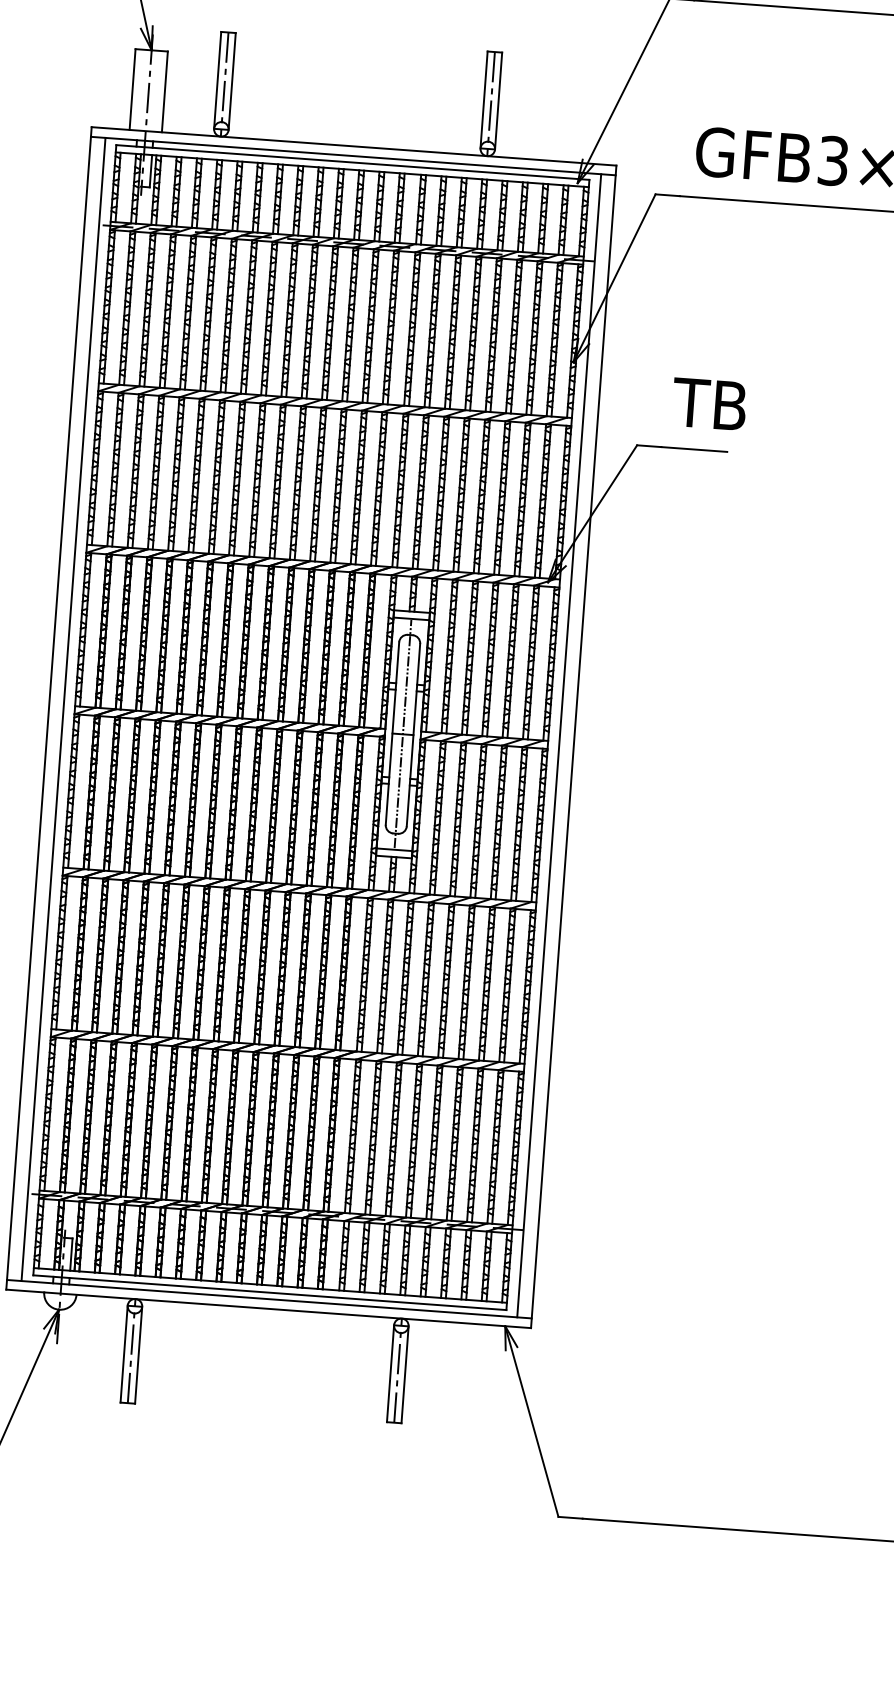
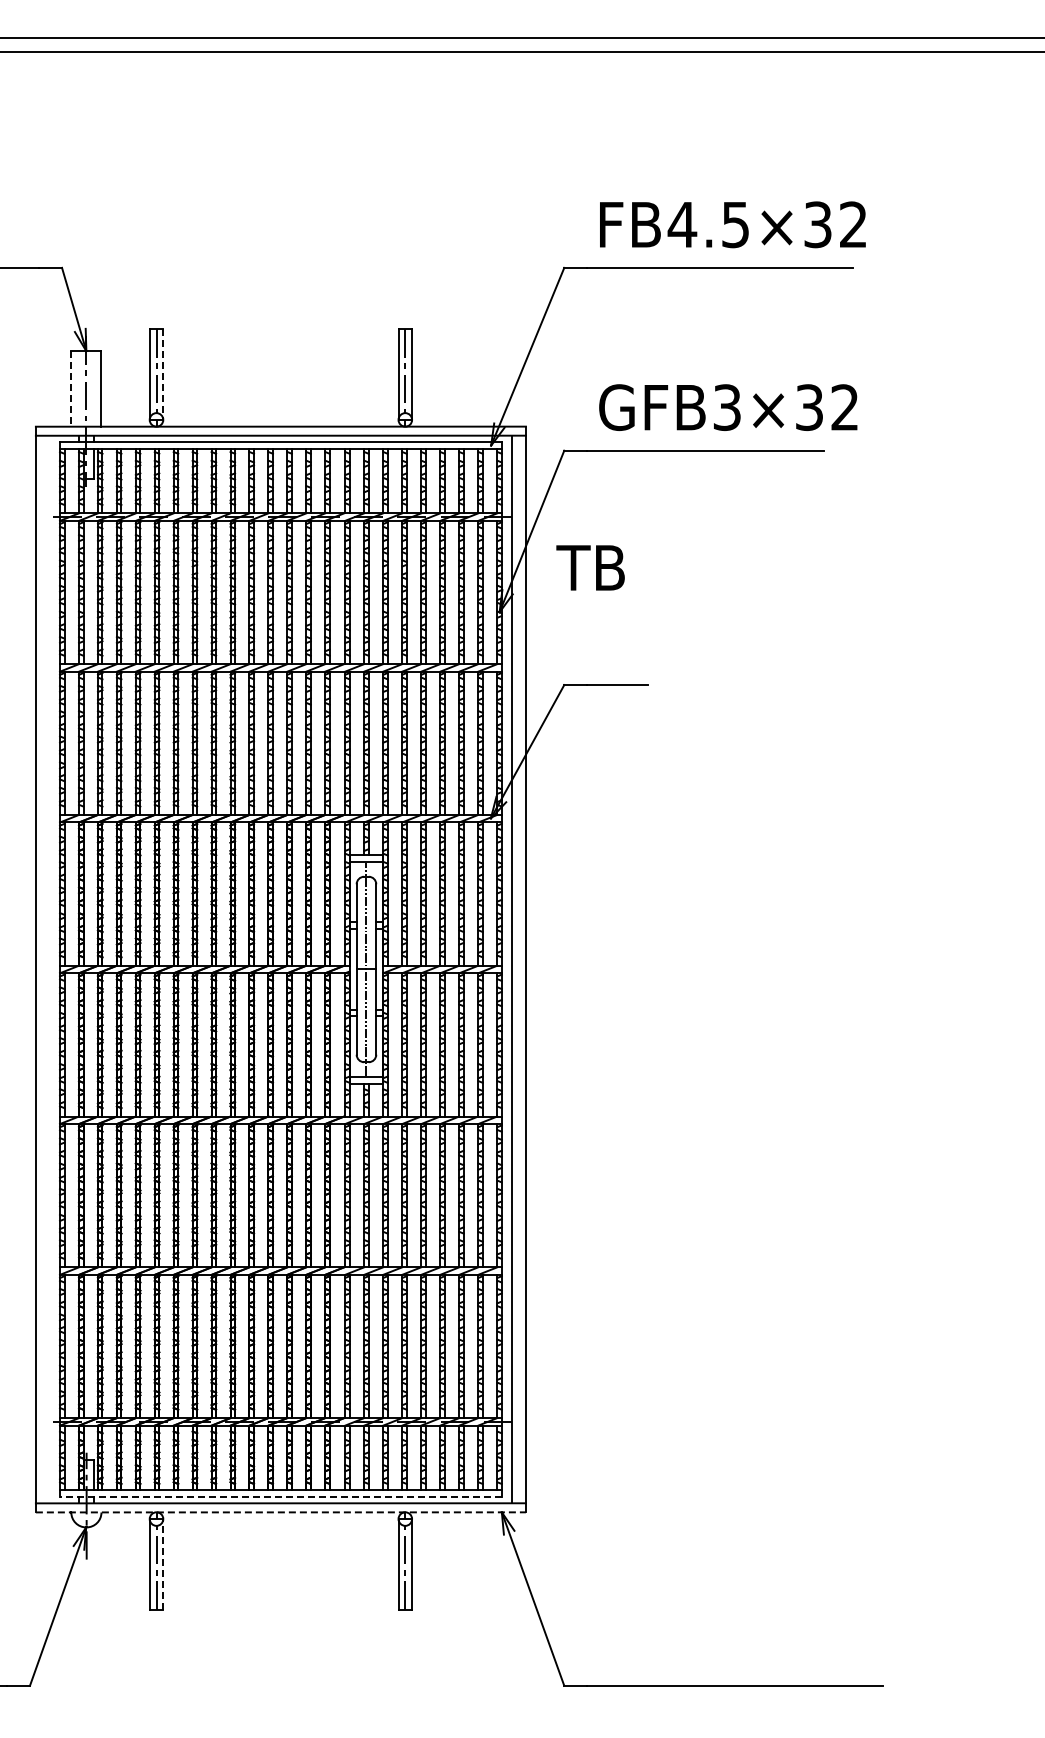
line: (232, 82) -> (163, 375), solid -> dashed
line: (132, 89) -> (71, 388), solid -> dashed
text: (709, 403) -> (590, 567), moved
line: (63, 709) -> (49, 969), removed
line: (269, 1292) -> (280, 1497), solid -> dashed
line: (269, 1309) -> (281, 1512), solid -> dashed
line: (138, 1354) -> (163, 1563), solid -> dashed

